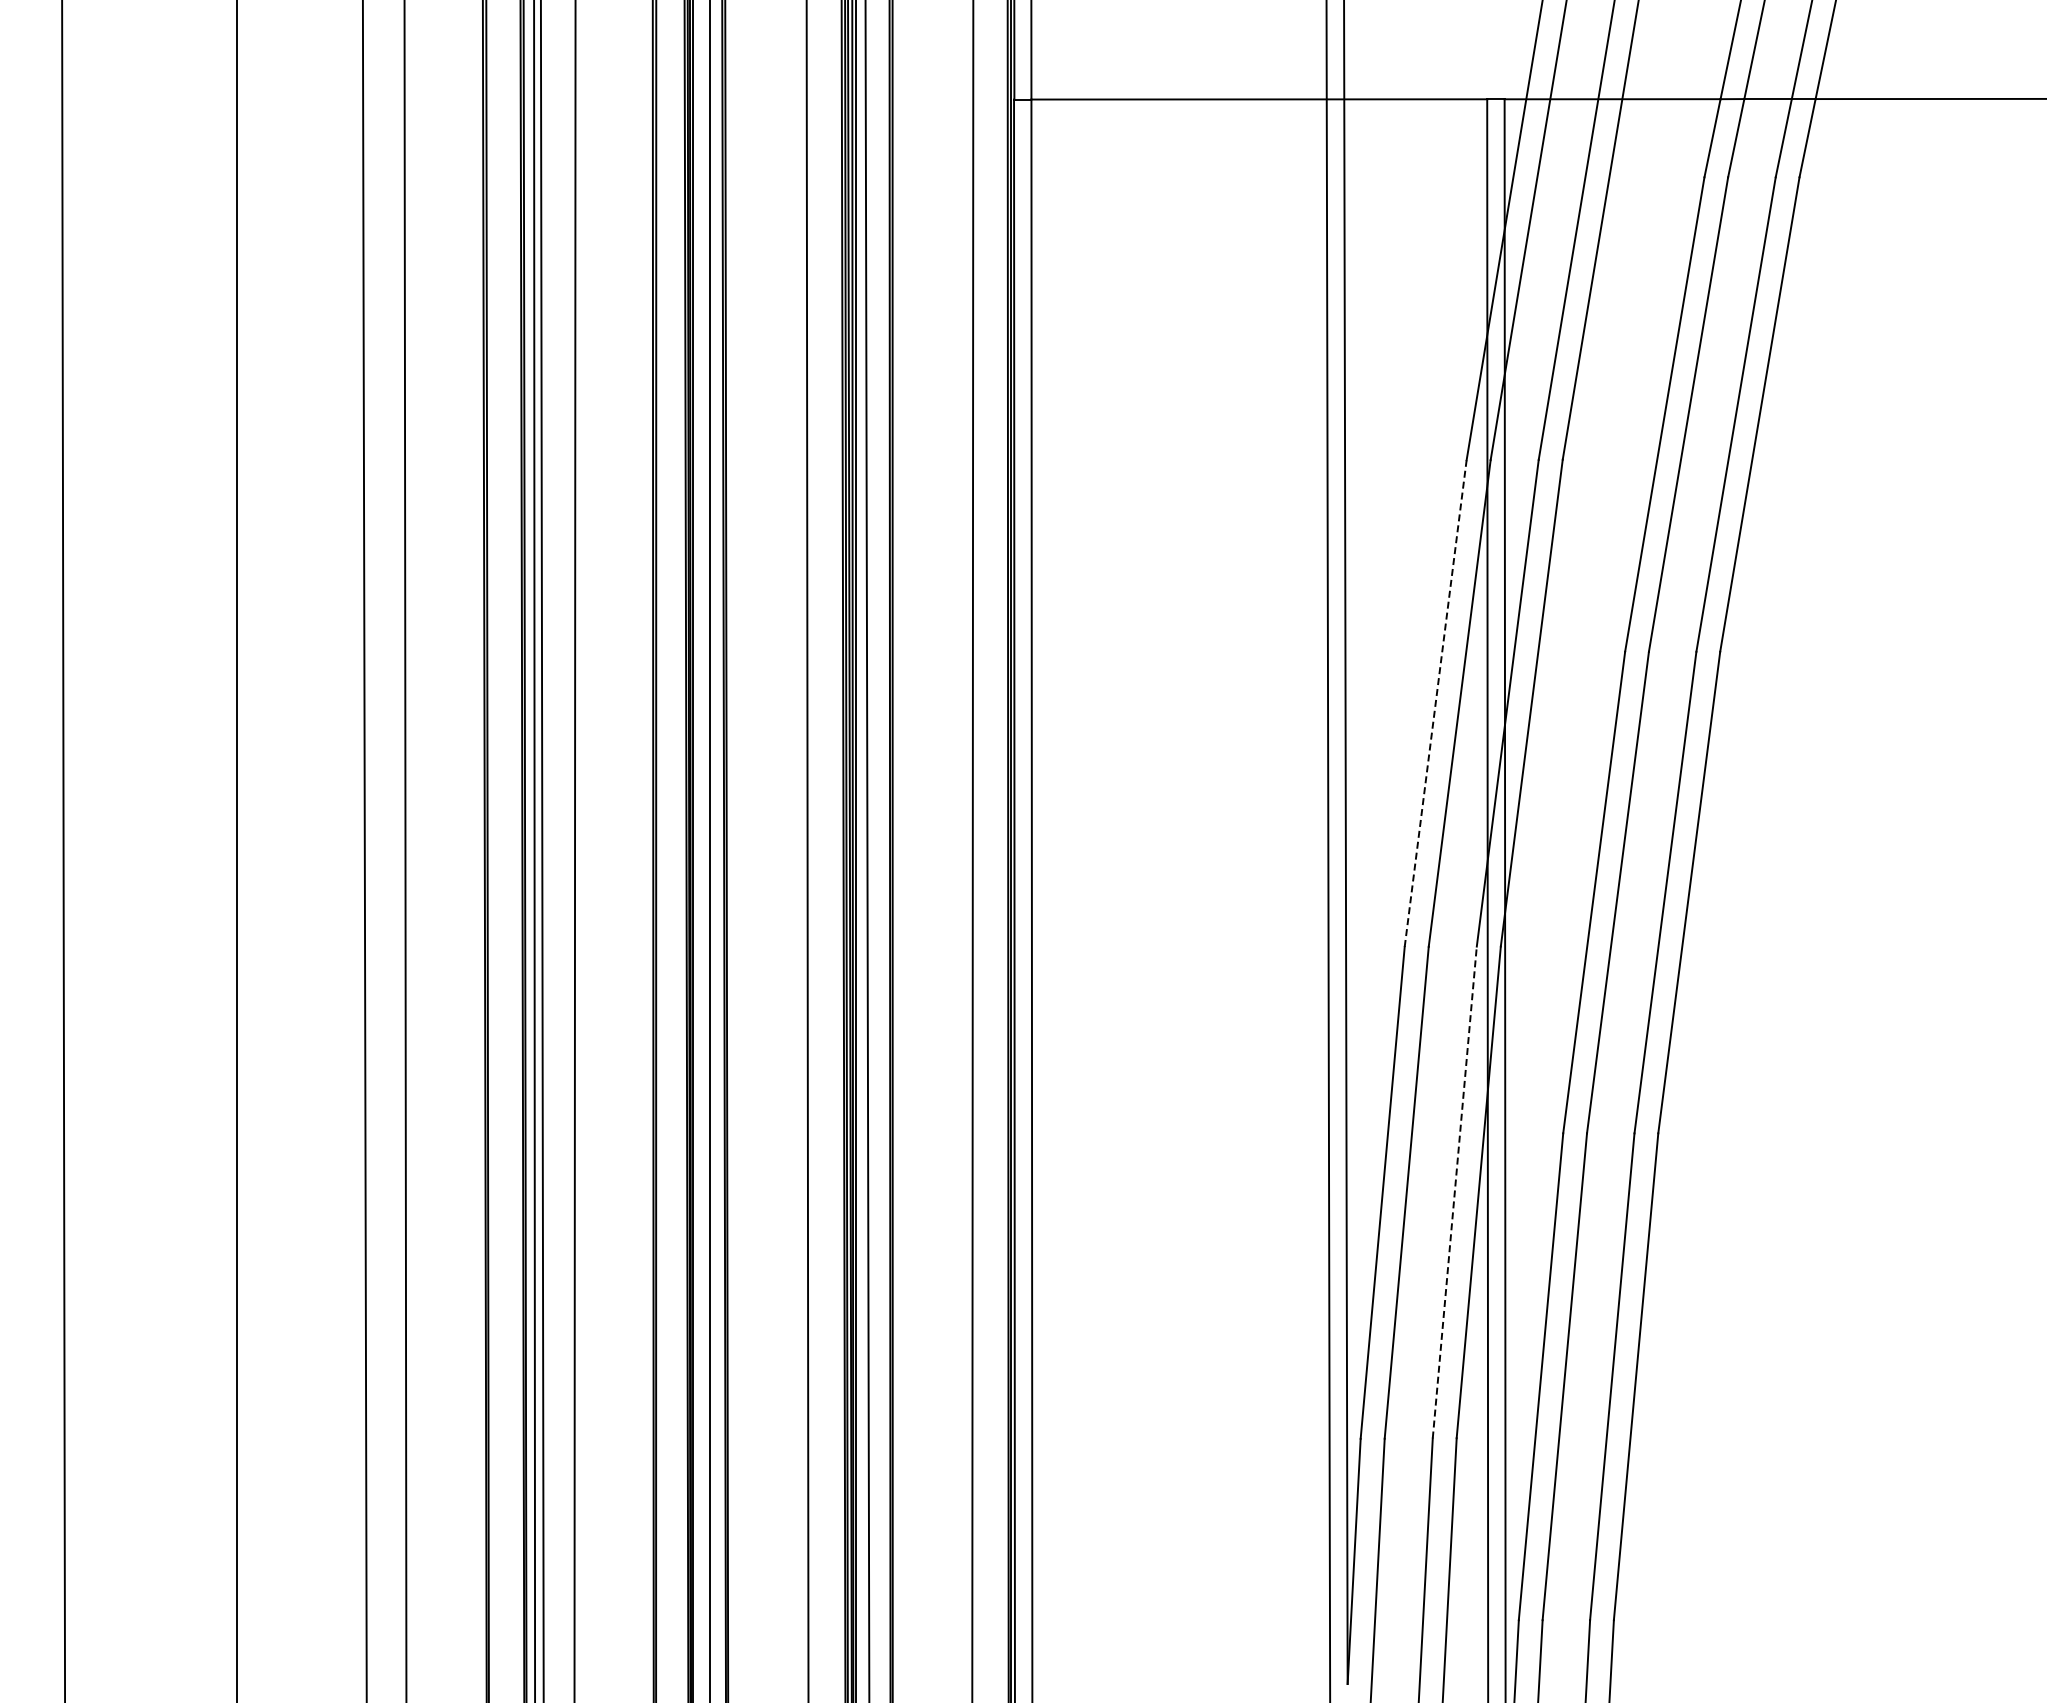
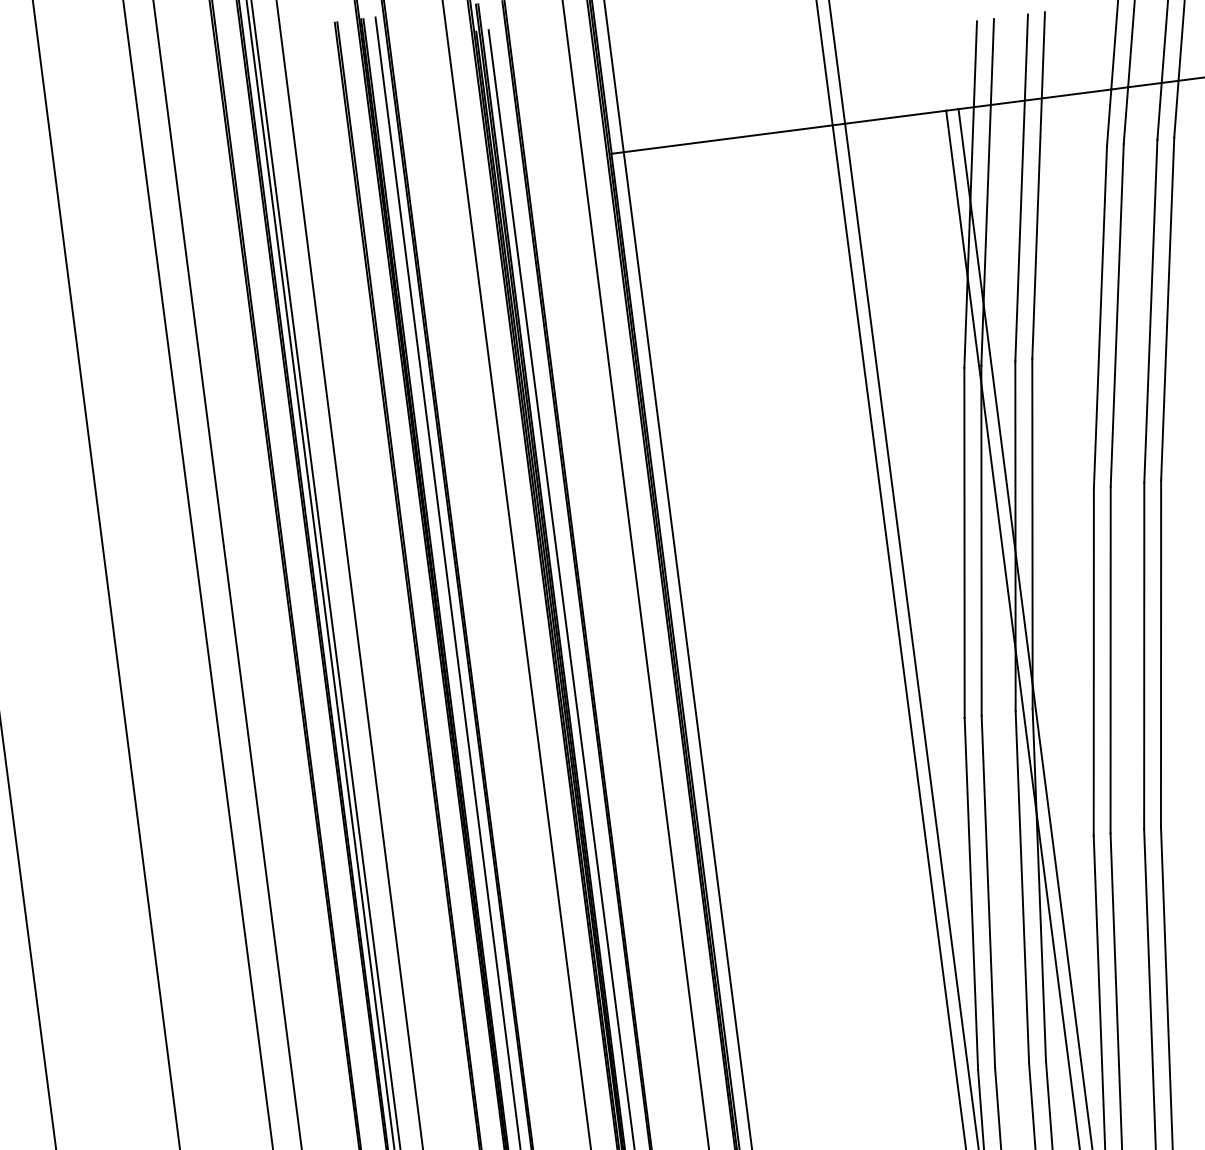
line: (1435, 703) -> (964, 542), dashed -> solid
line: (1454, 1192) -> (1022, 887), dashed -> solid

